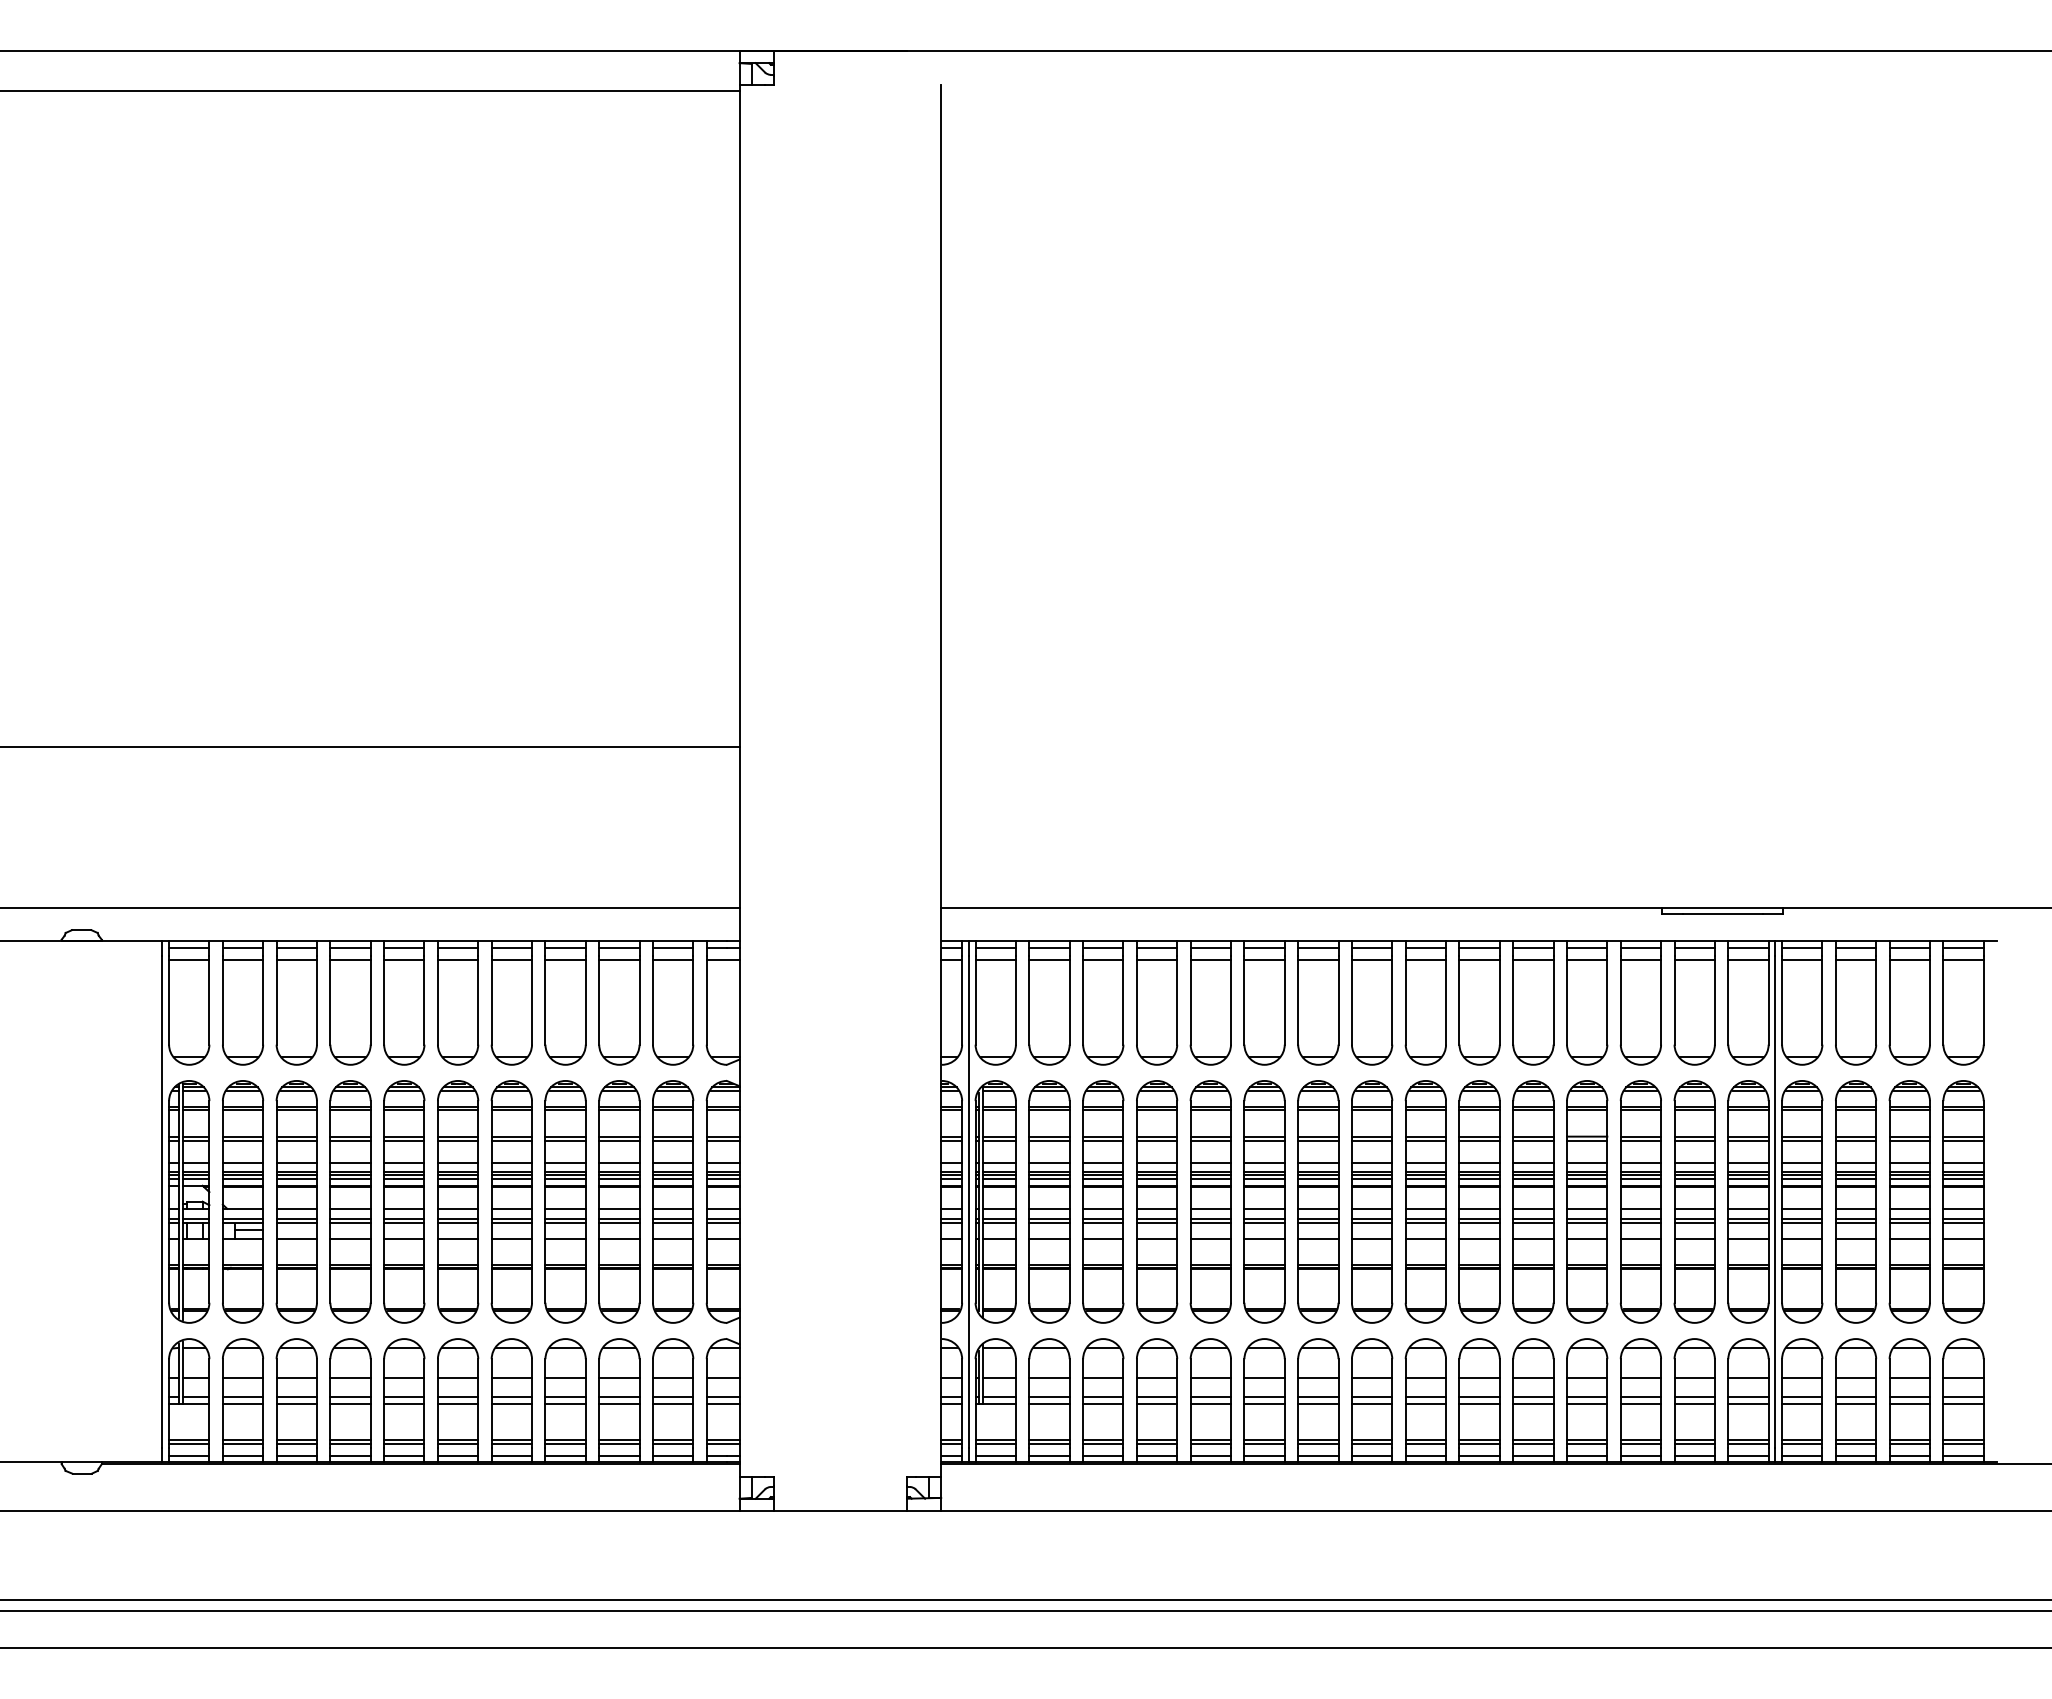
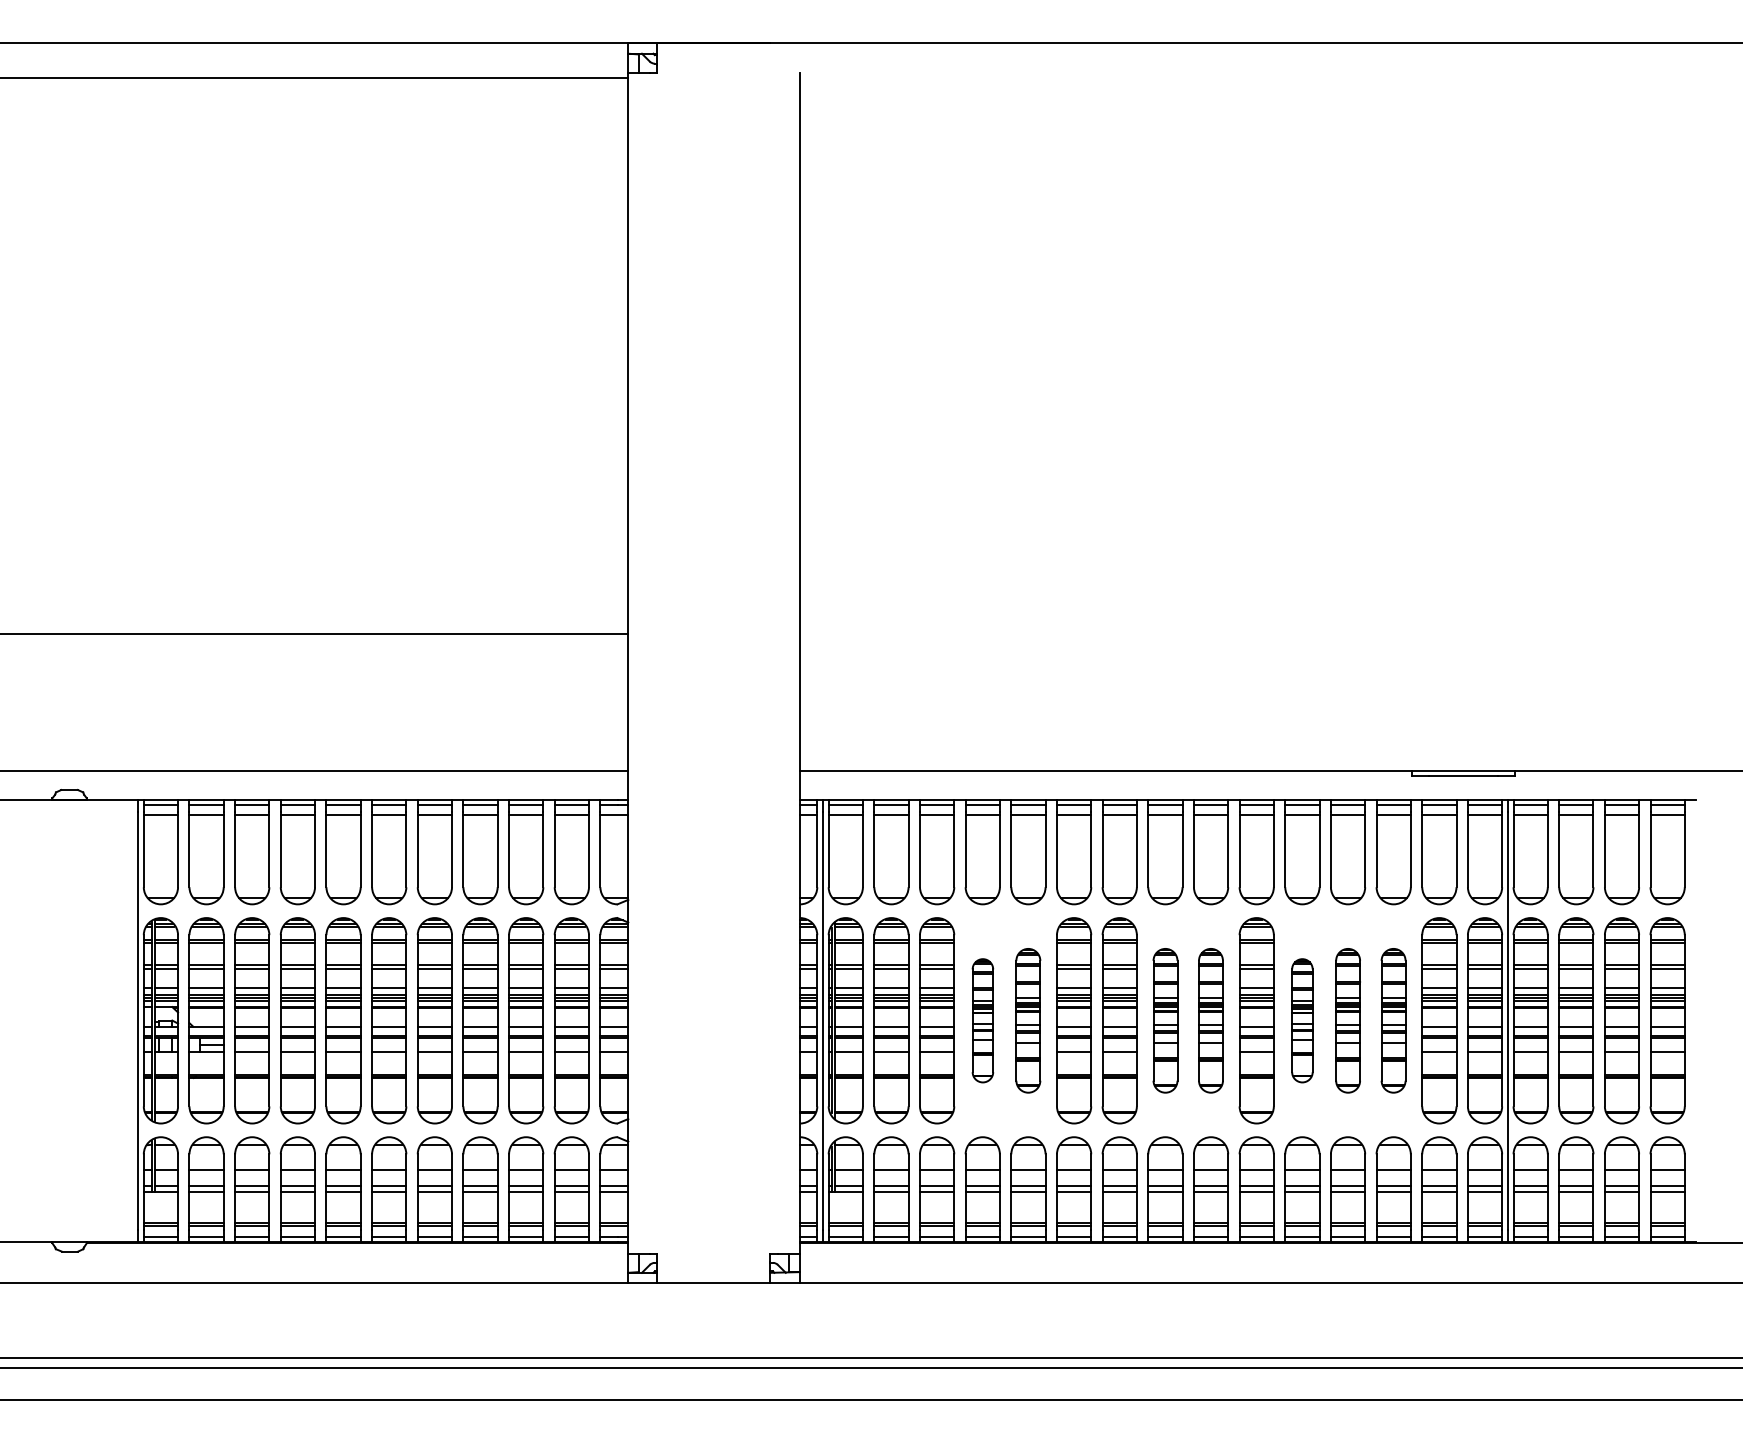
part: (1157, 1201) -> (983, 1020), size x0.6
part: (1210, 1201) -> (1028, 1020), size x0.7
part: (1372, 1201) -> (1165, 1020), size x0.7
part: (1425, 1201) -> (1210, 1020), size x0.7
part: (1533, 1201) -> (1302, 1020), size x0.6
part: (1587, 1201) -> (1348, 1020), size x0.7
part: (1640, 1201) -> (1393, 1020), size x0.7

